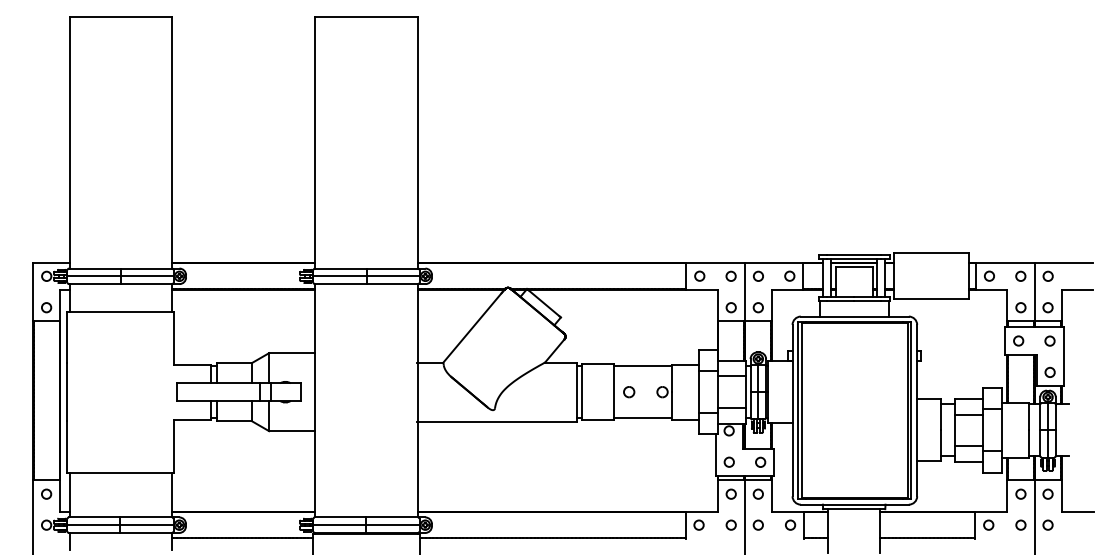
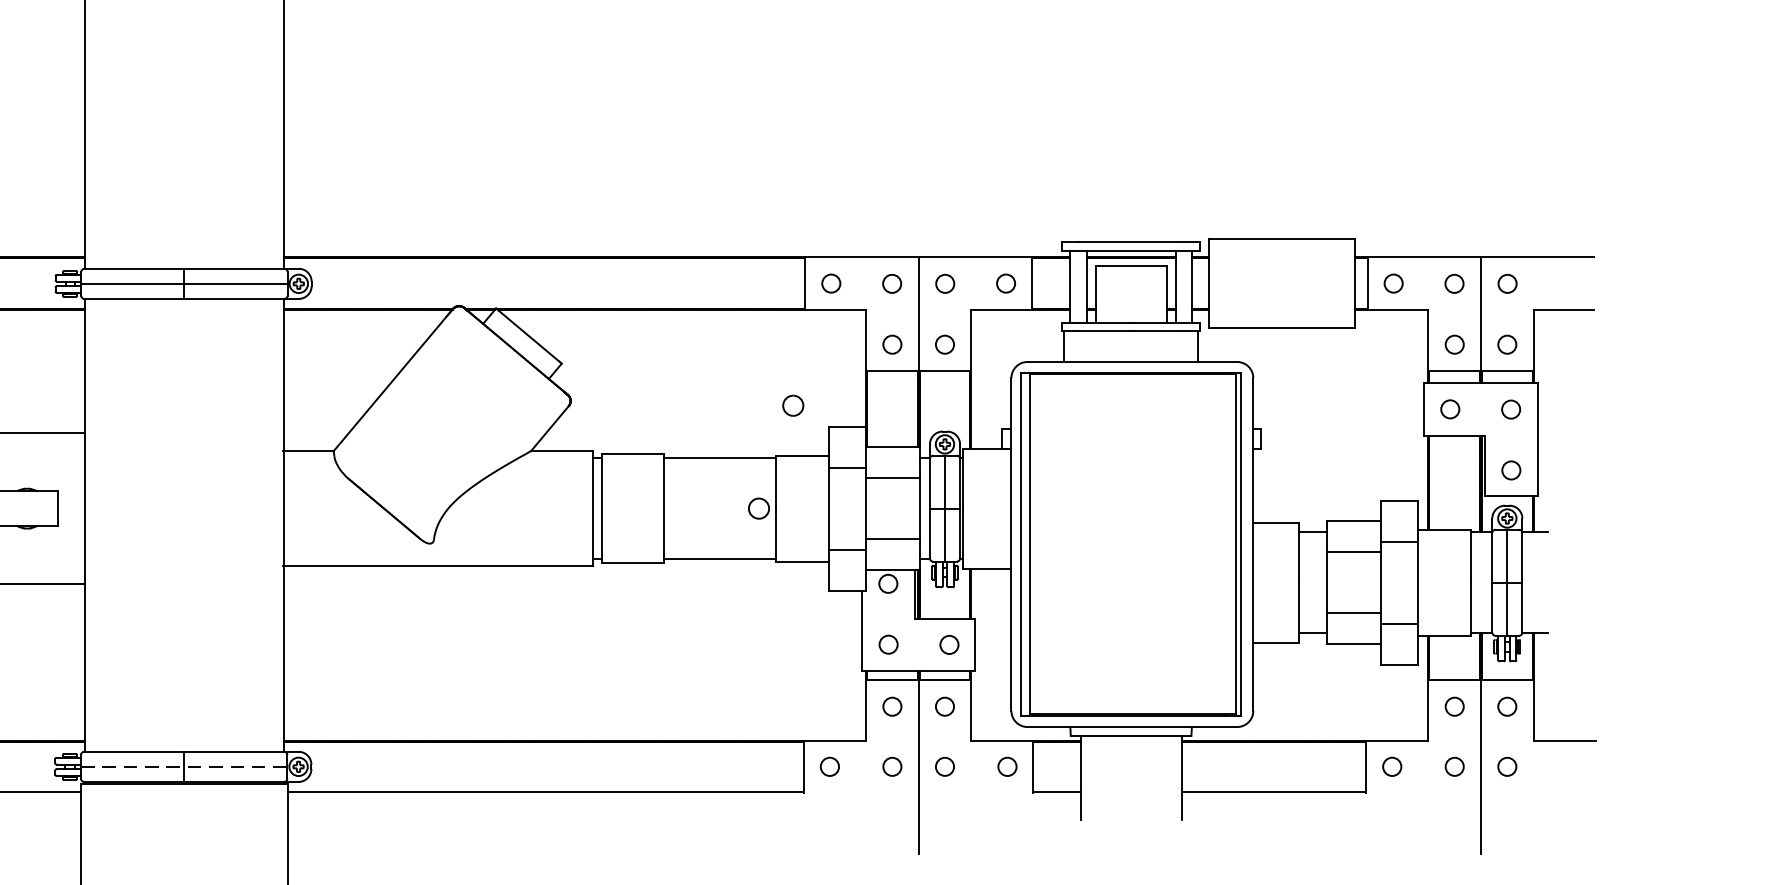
part: (629, 392) -> (793, 406), moved
line: (366, 525) -> (184, 767), solid -> dashed

